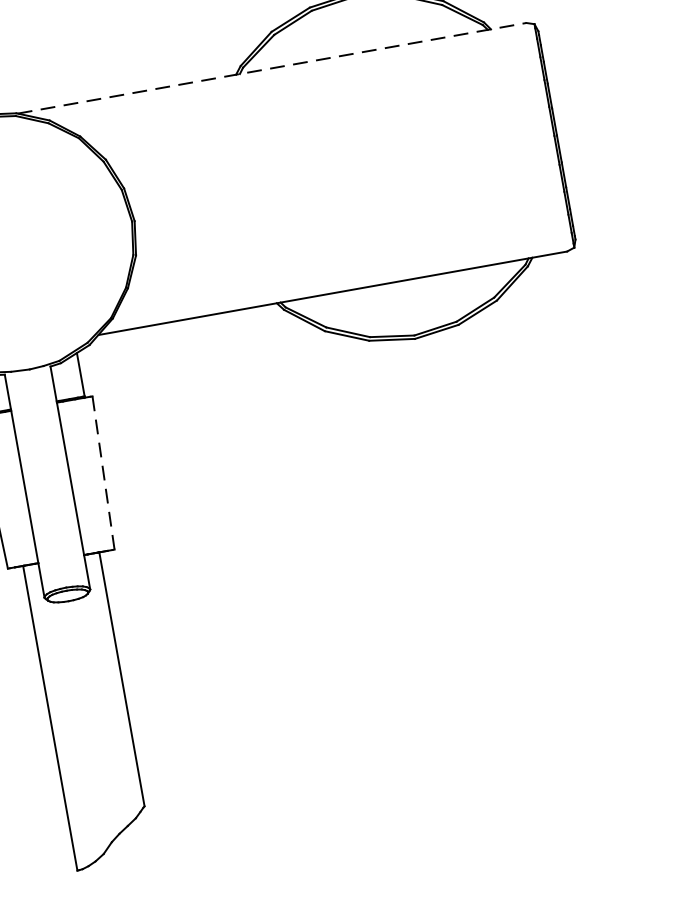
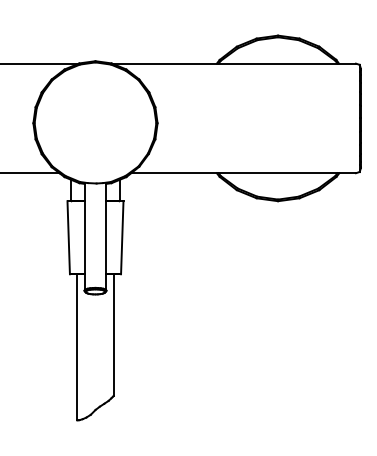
line: (272, 67) -> (234, 63), dashed -> solid
line: (103, 472) -> (122, 237), dashed -> solid

